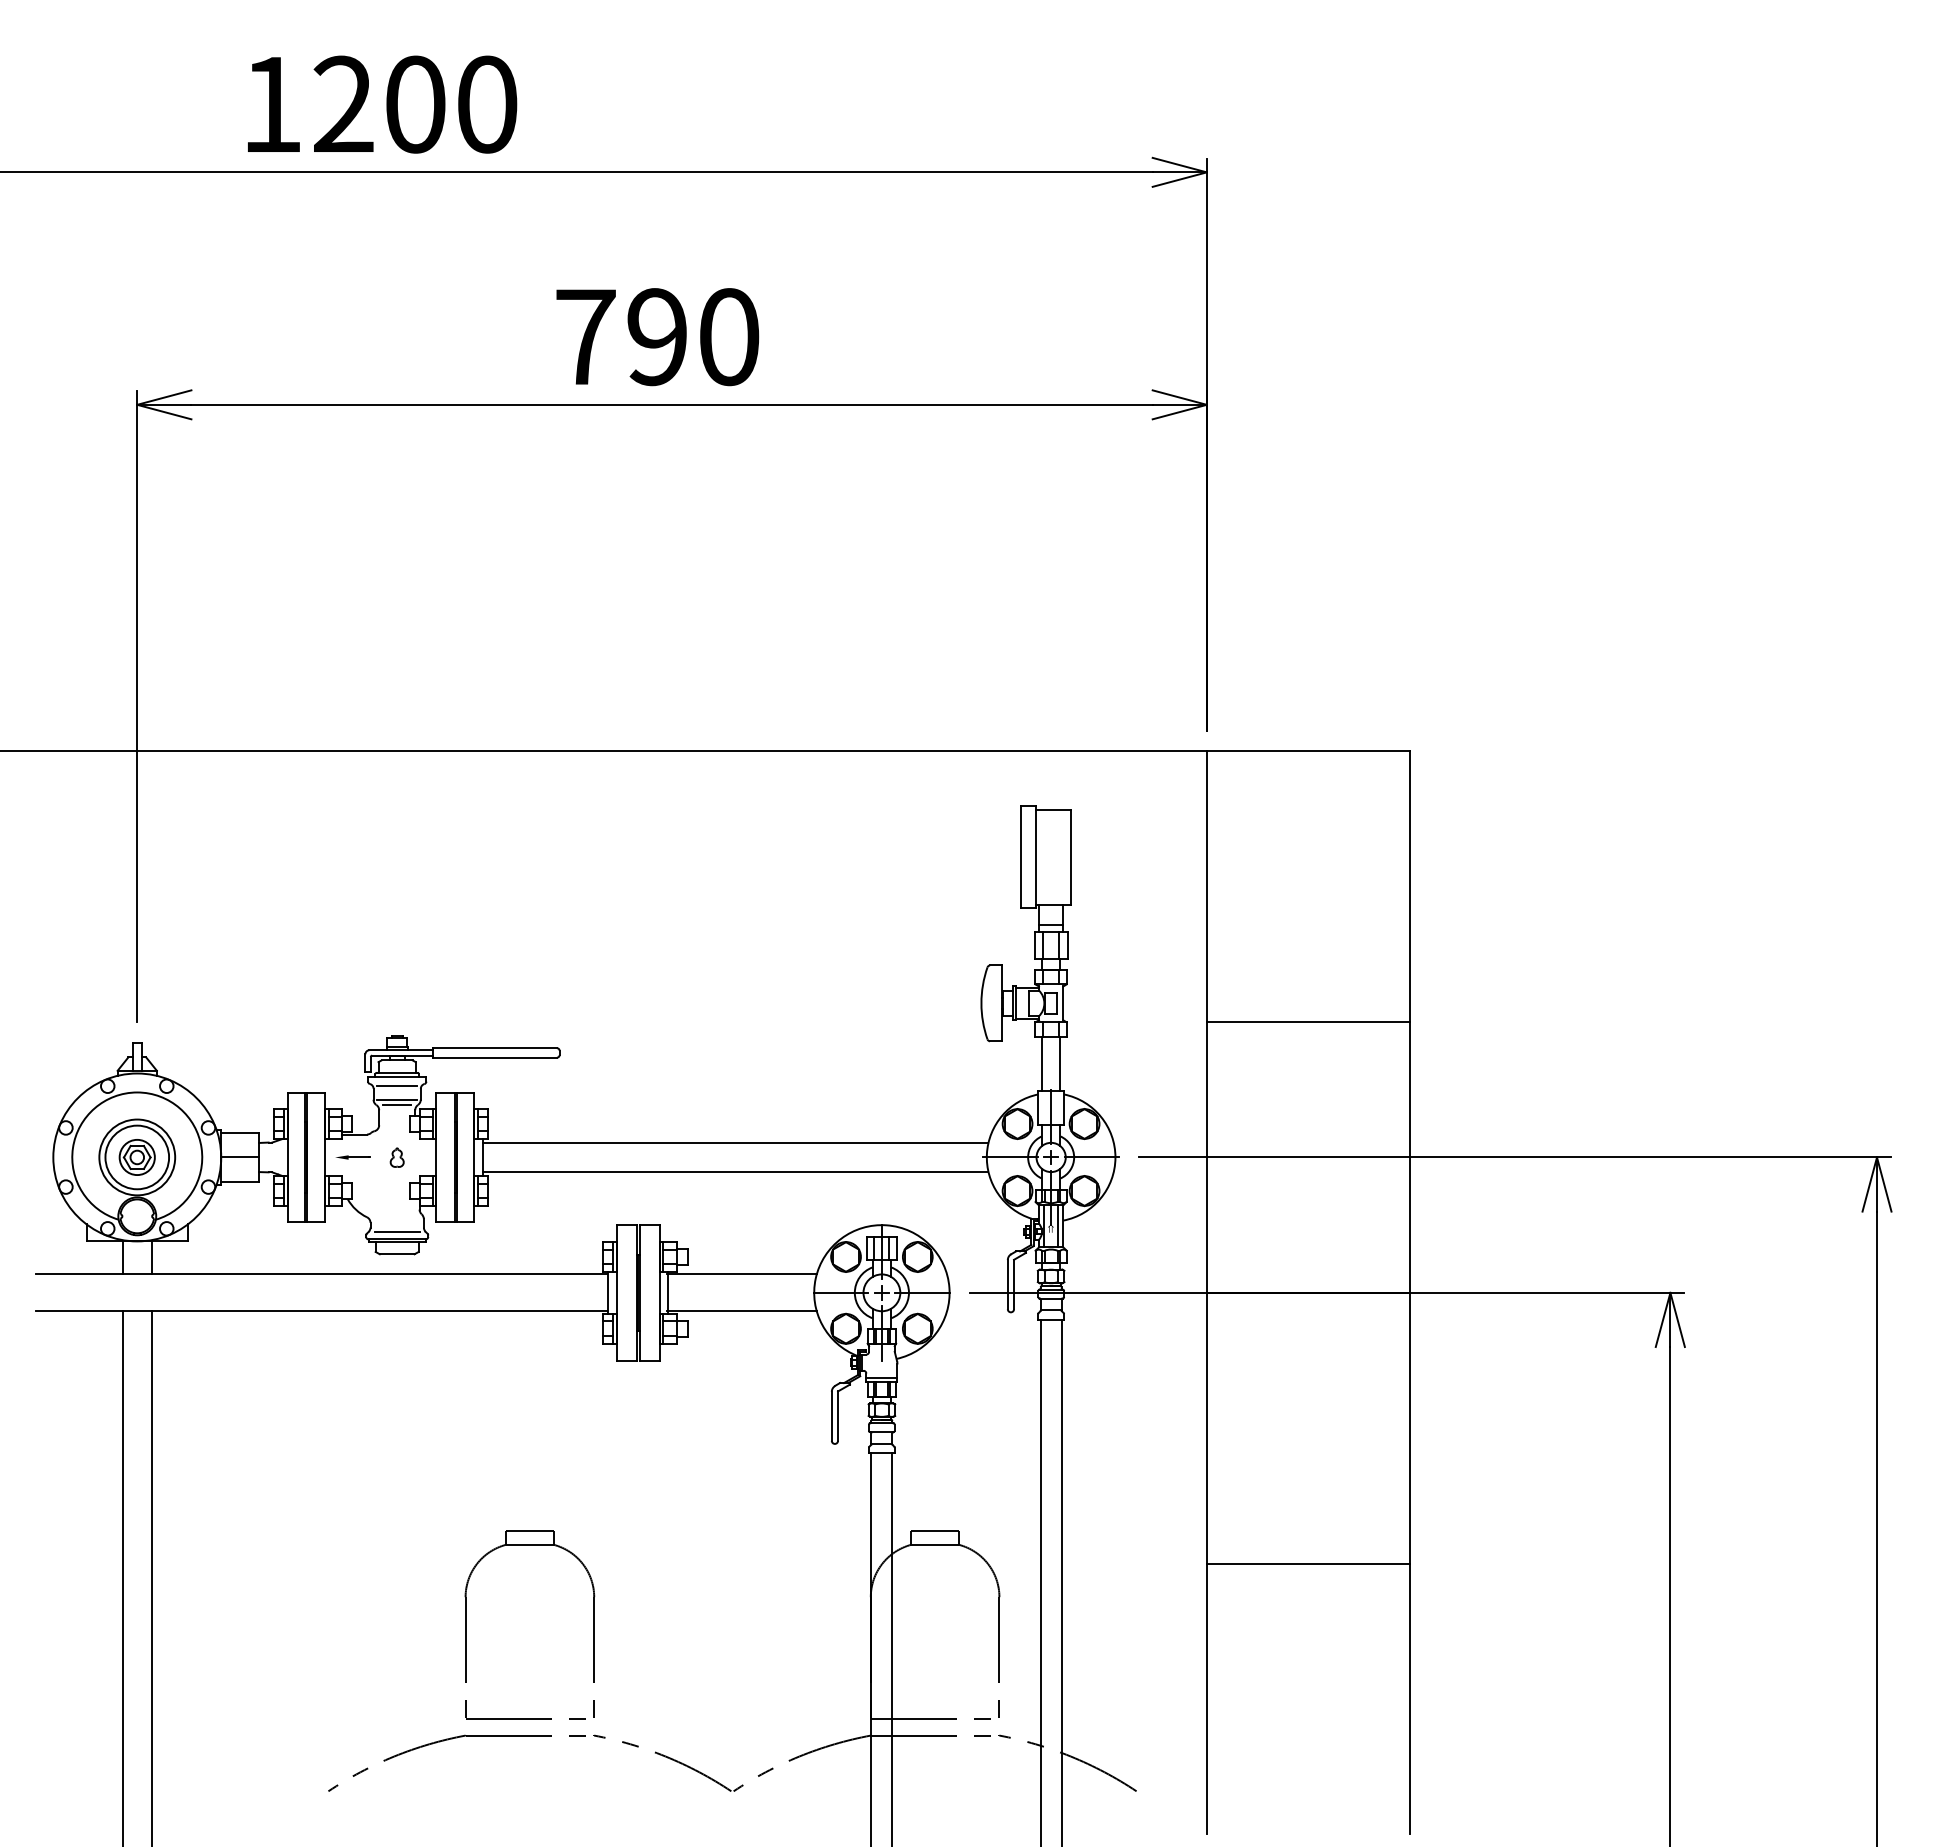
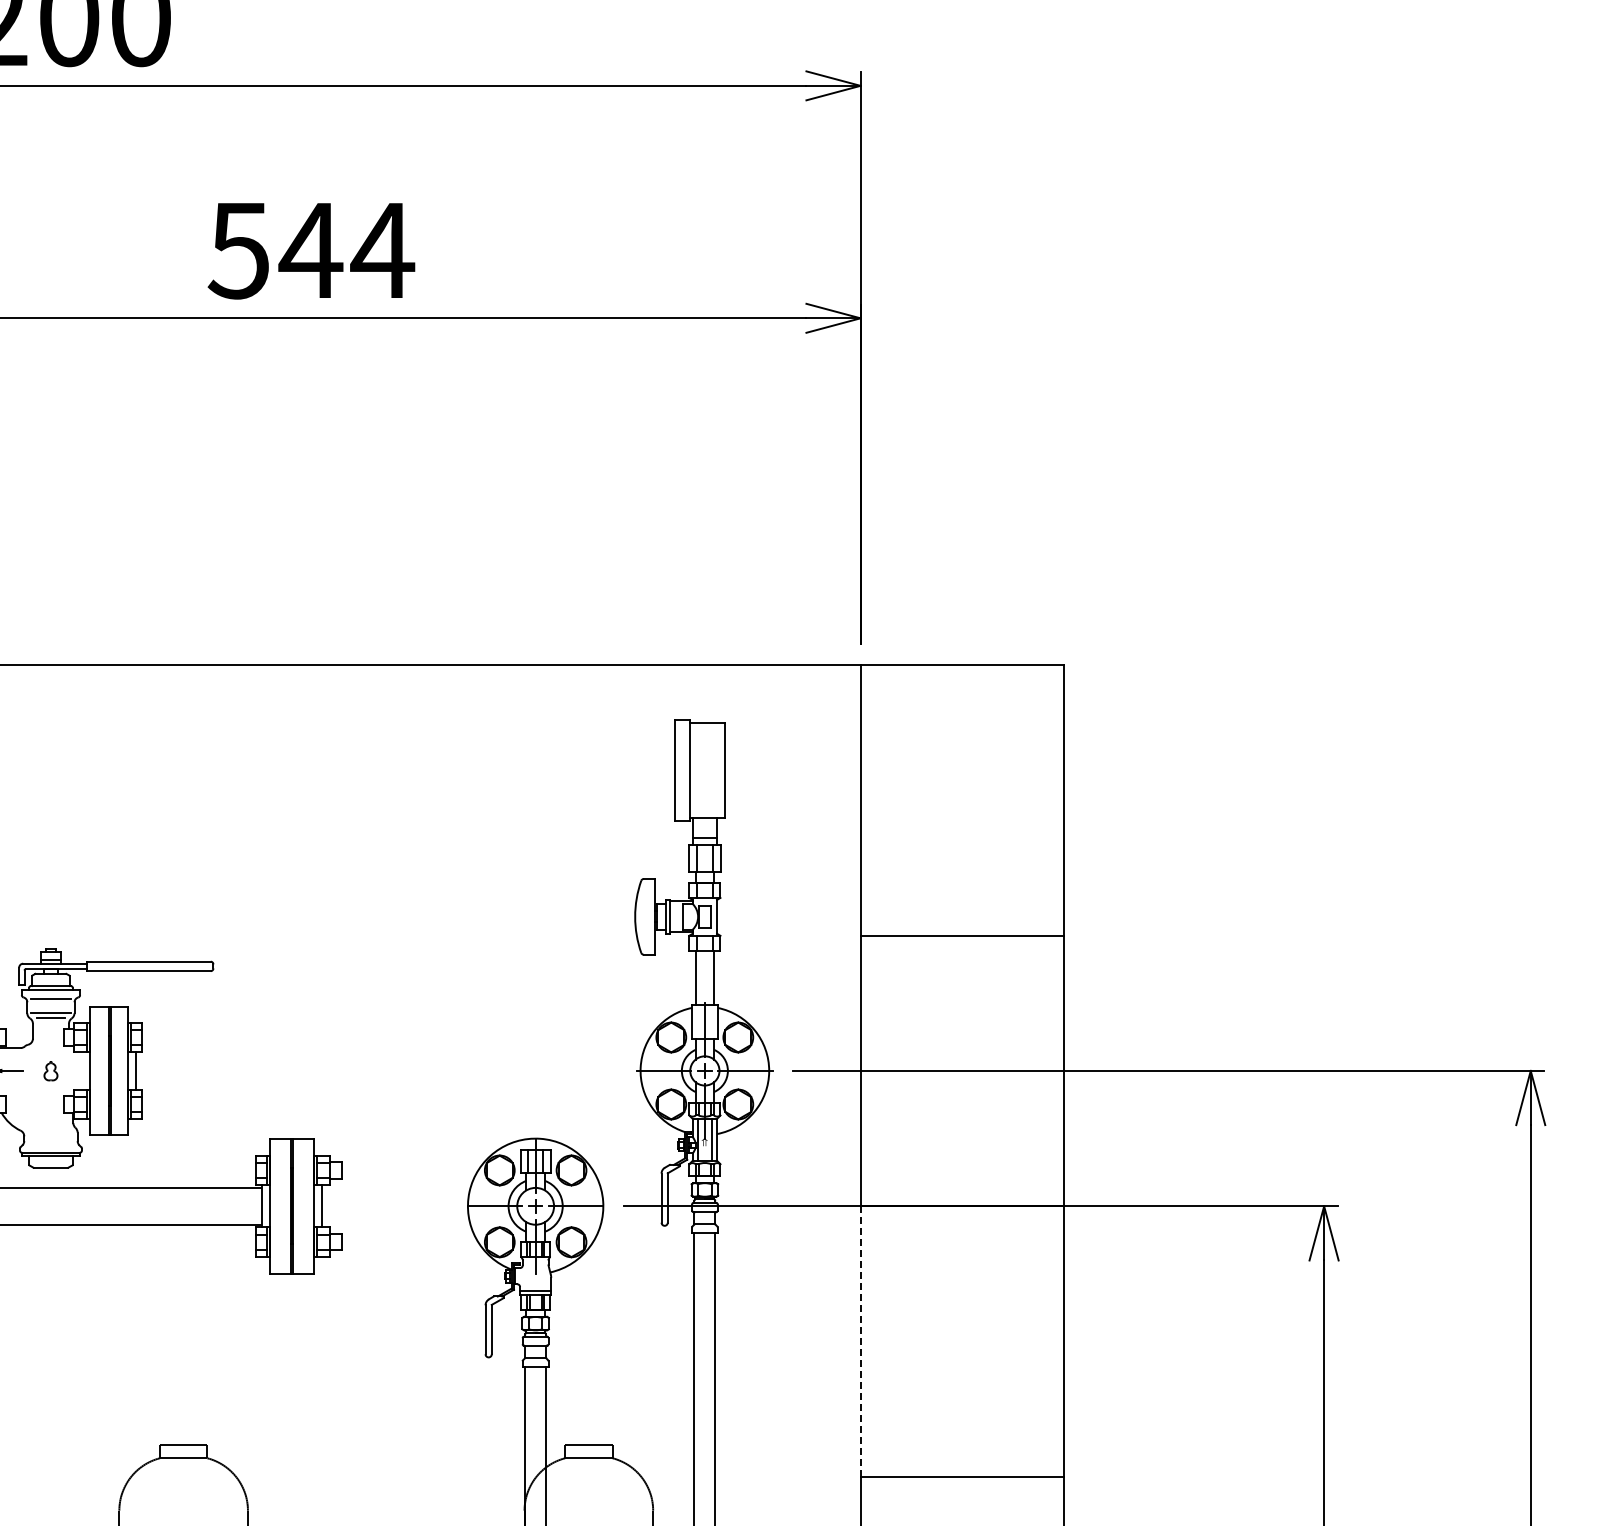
text: (657, 337) -> (311, 250), 790 -> 544
line: (735, 1142) -> (389, 1055), removed
line: (735, 1172) -> (389, 1085), removed
line: (397, 1231) -> (51, 1144), removed
line: (741, 1274) -> (395, 1187), removed
line: (741, 1311) -> (395, 1224), removed
line: (1206, 1428) -> (860, 1341), solid -> dashed

